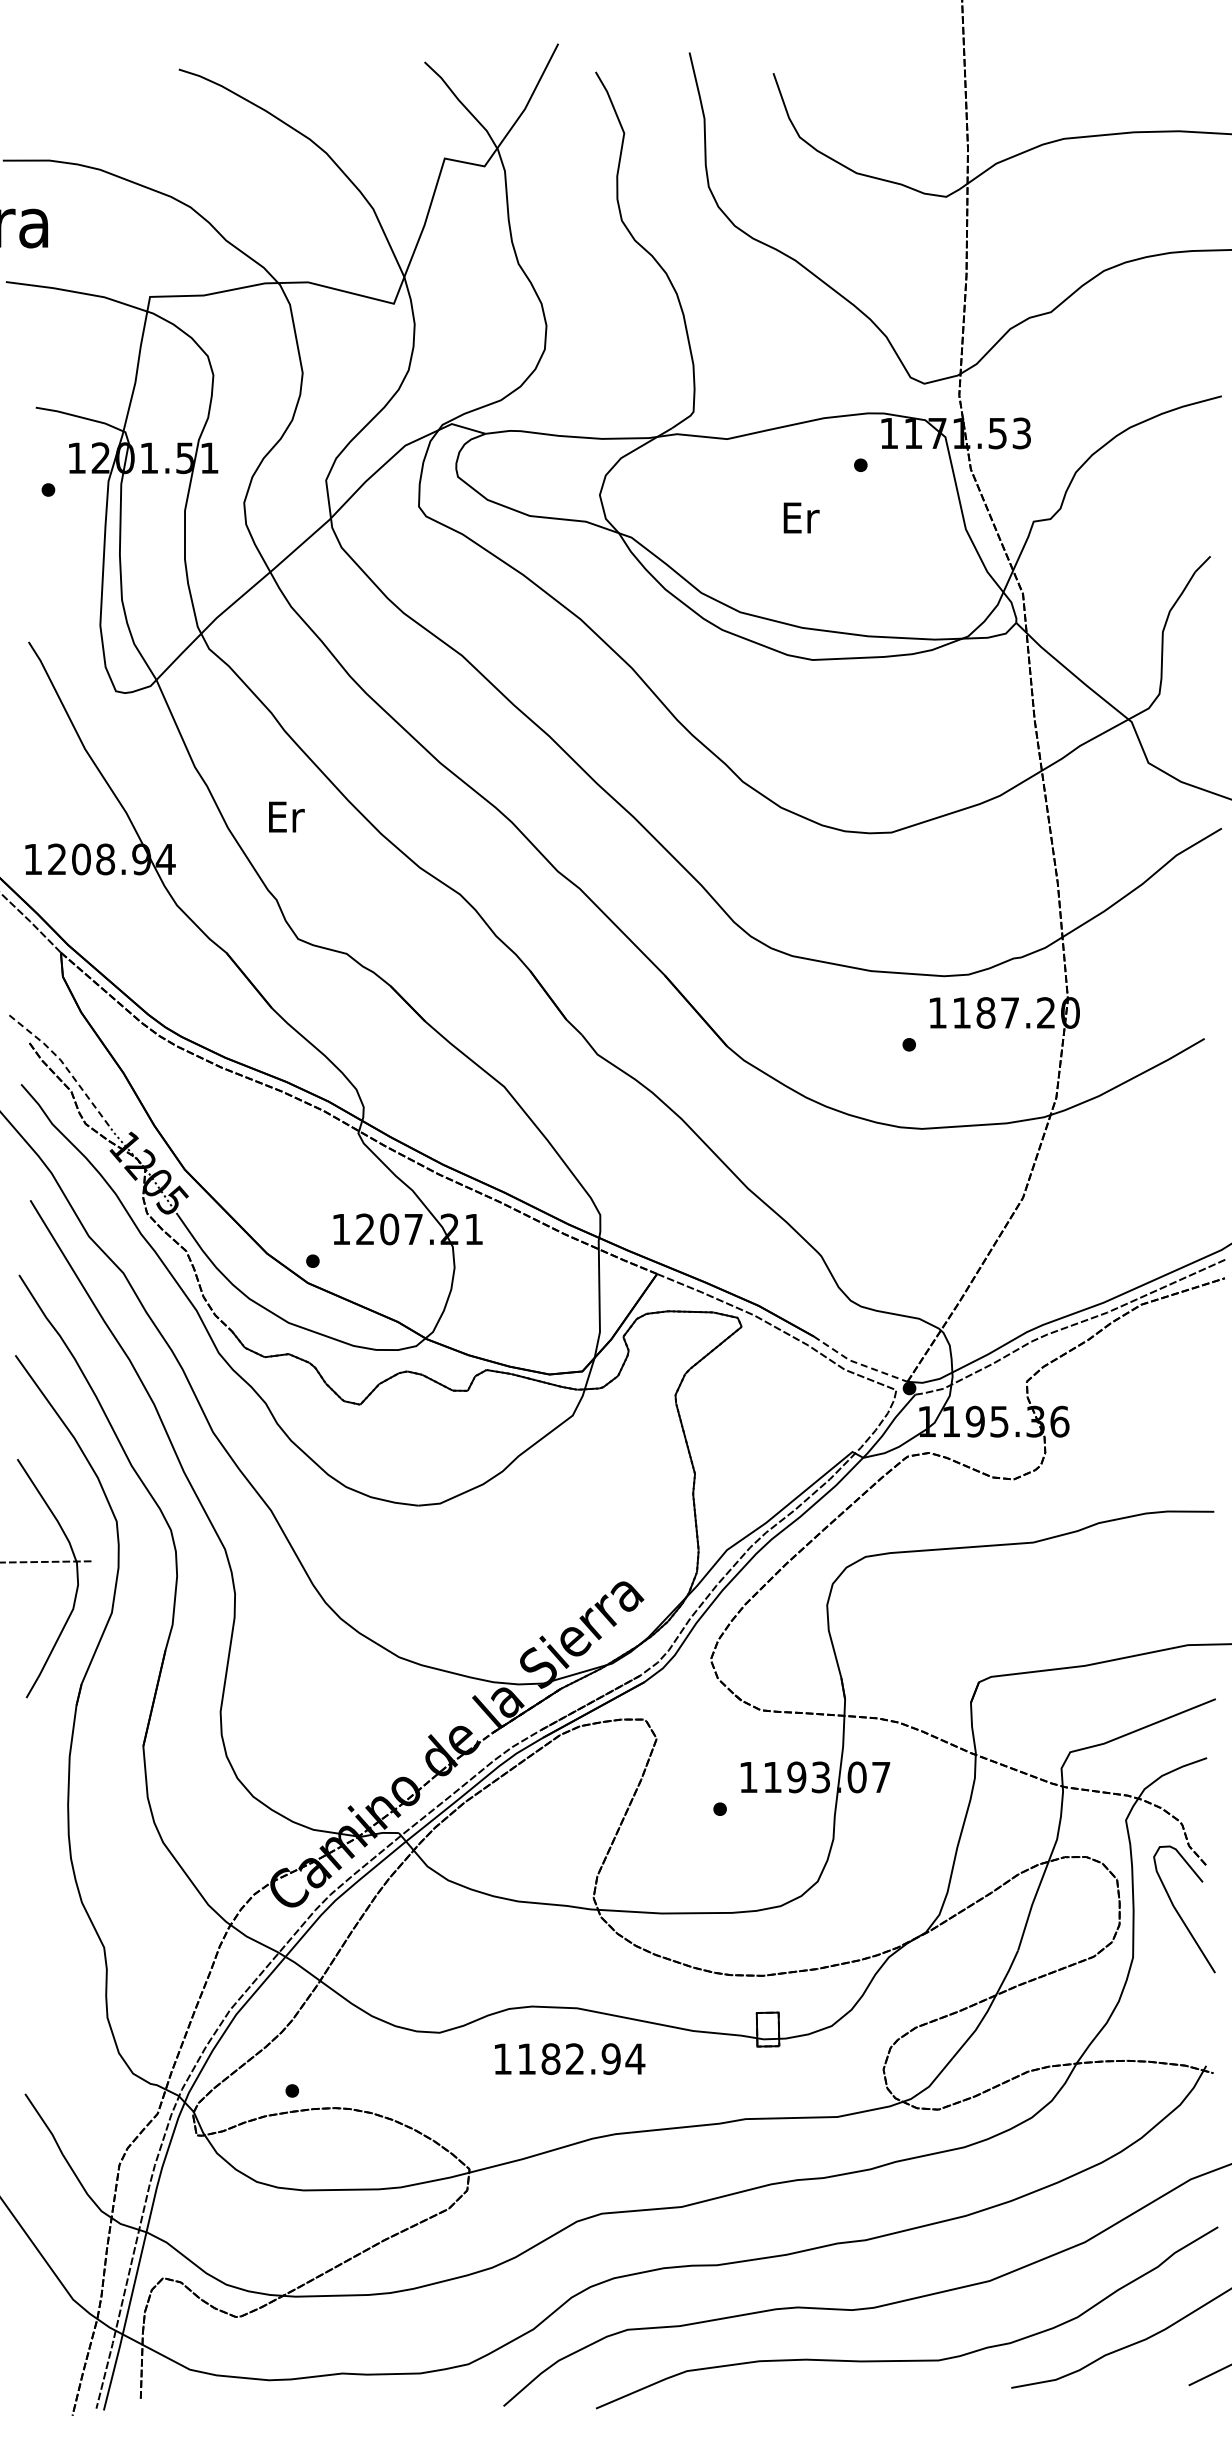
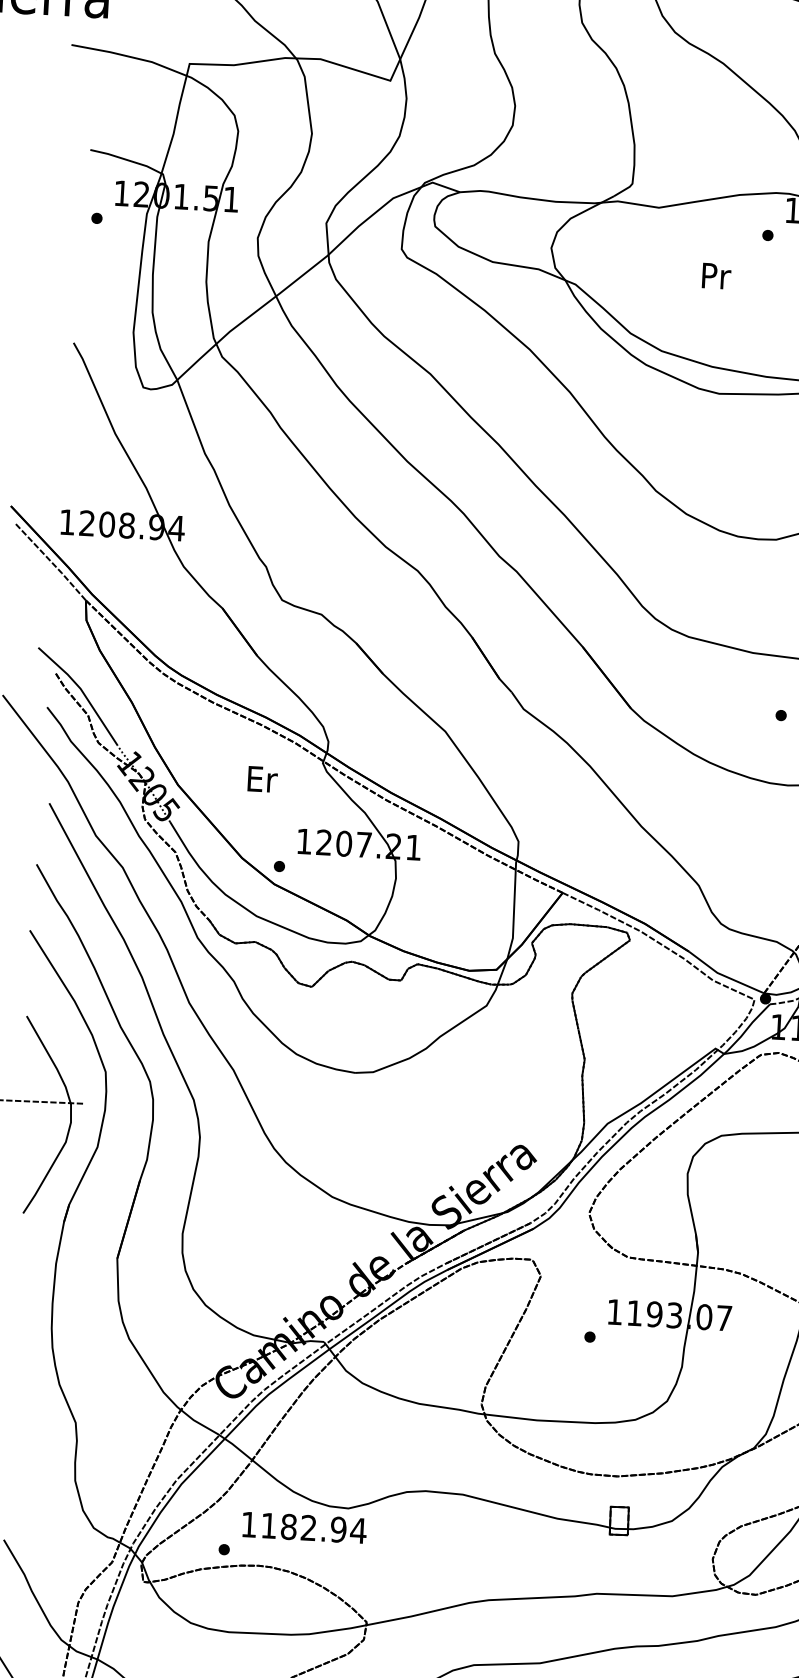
text: (801, 517) -> (716, 275), Er -> Pr
text: (286, 816) -> (262, 778), moved
line: (62, 1063) -> (82, 691), dashed -> solid
line: (858, 1363) -> (724, 975), dashed -> solid
text: (570, 2058) -> (305, 1527), moved

